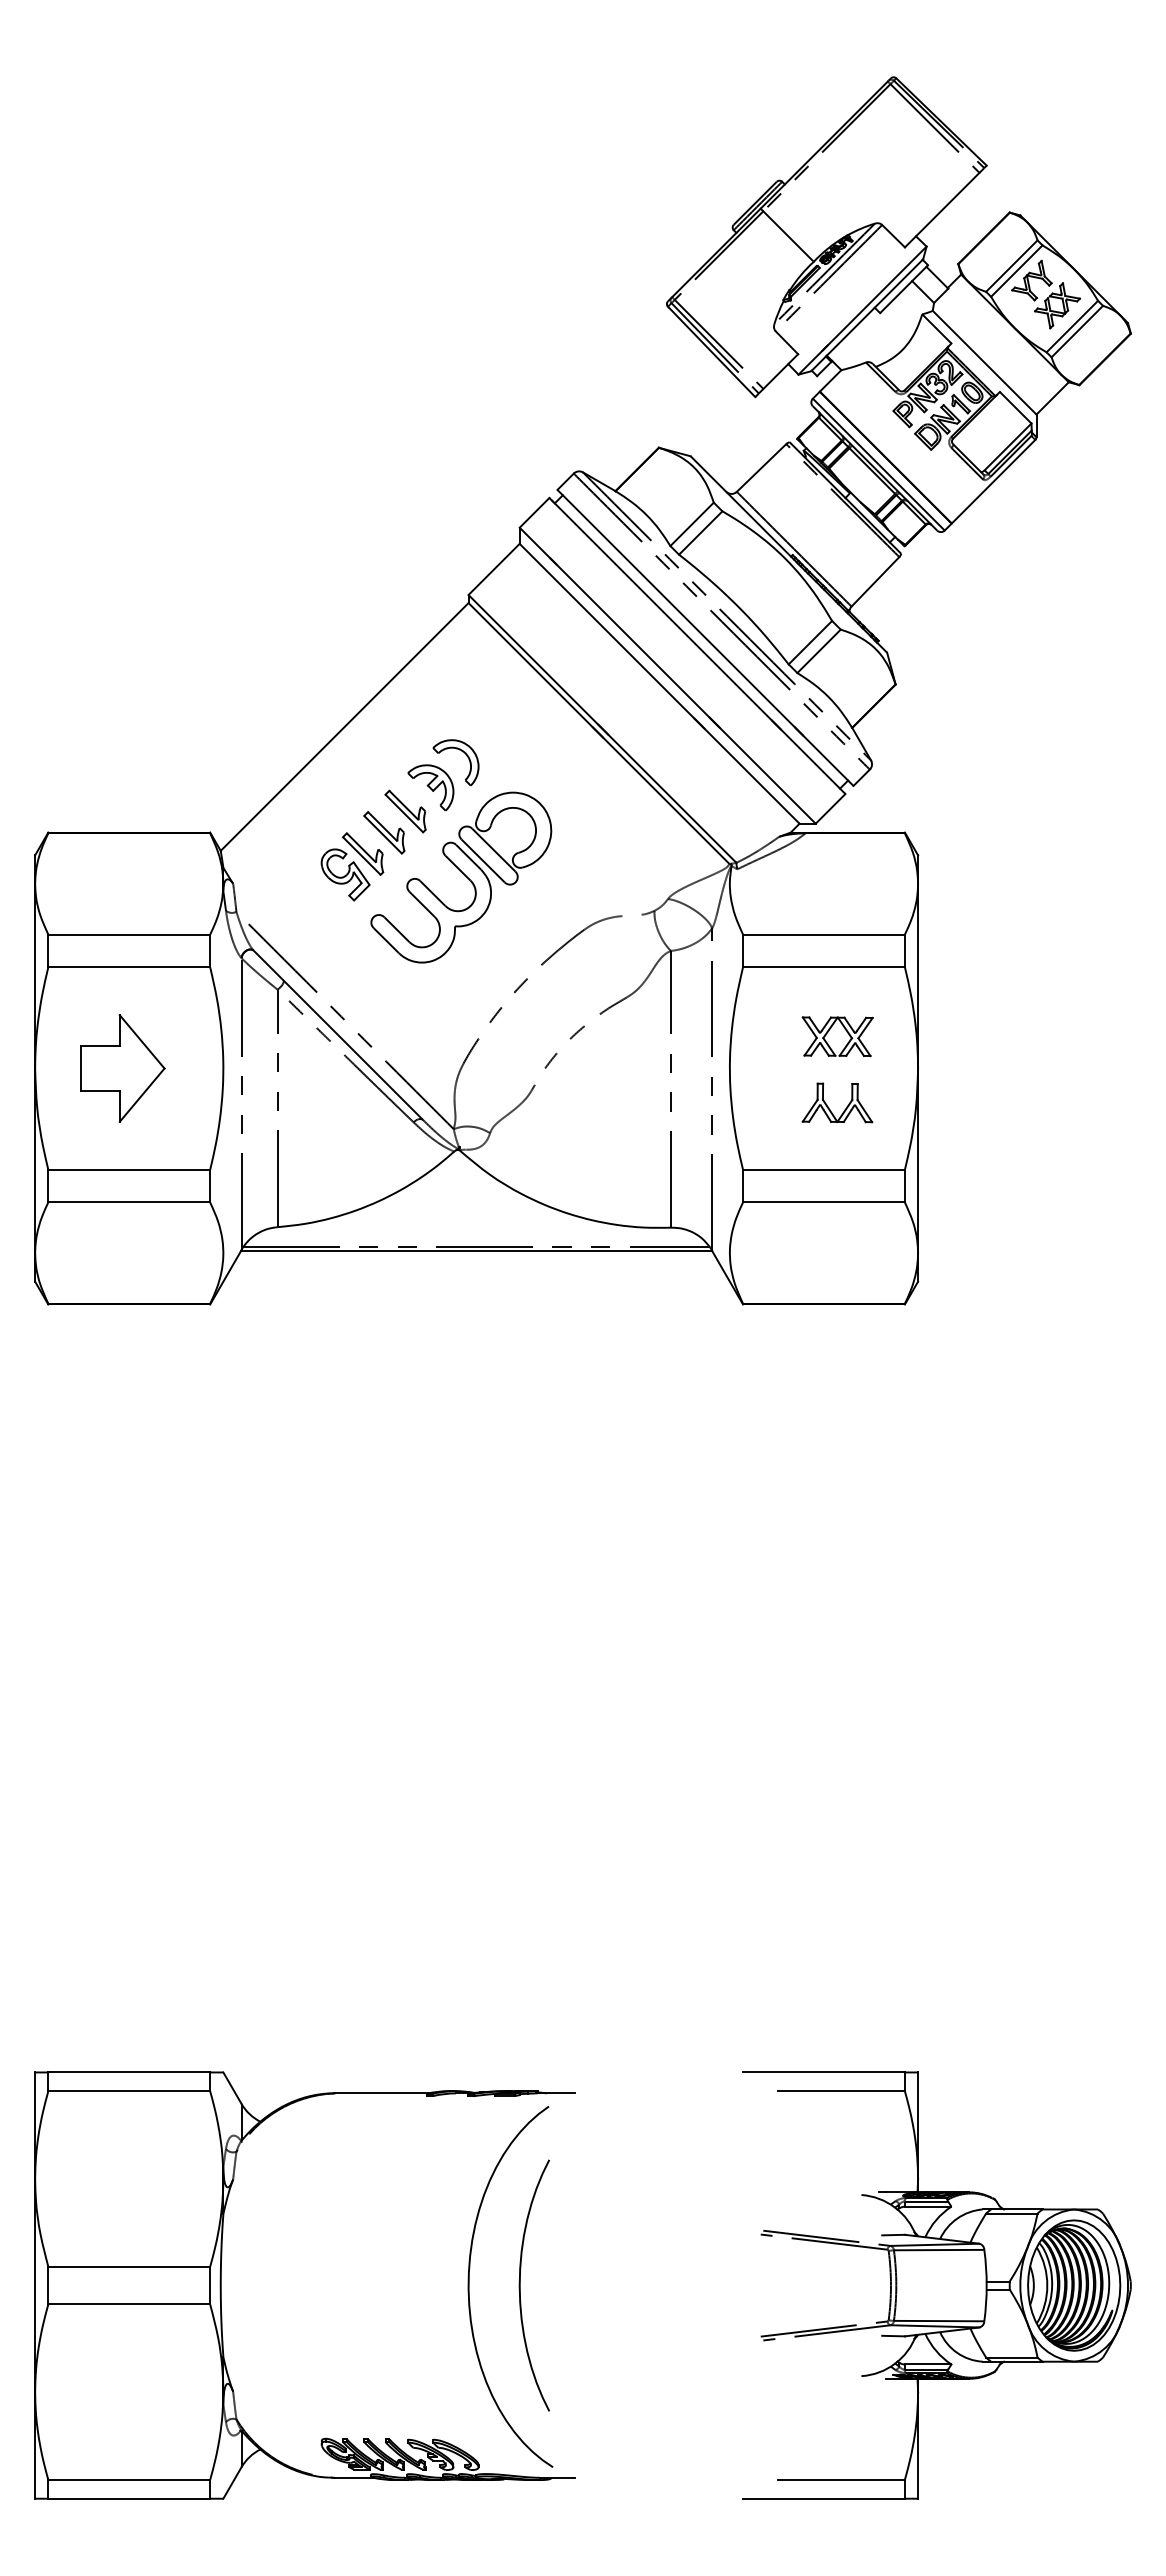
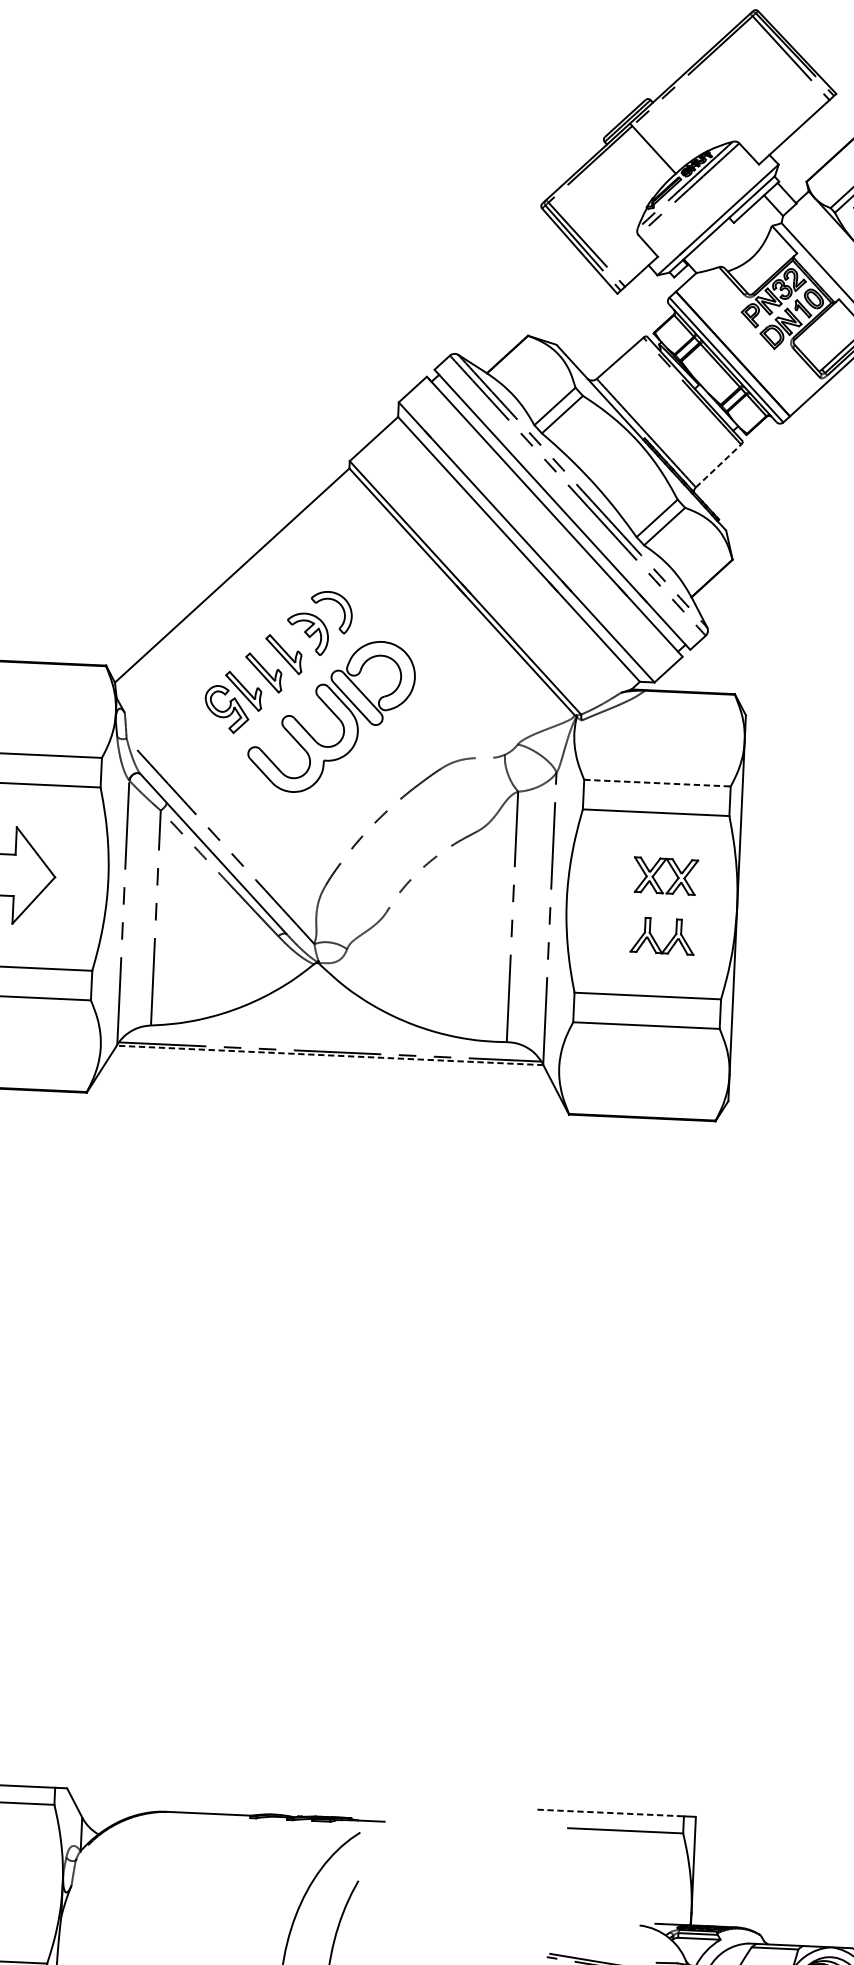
line: (875, 581) -> (718, 465), solid -> dashed
line: (823, 934) -> (657, 783), solid -> dashed
line: (476, 1251) -> (329, 1055), solid -> dashed
line: (823, 2072) -> (610, 1813), solid -> dashed

